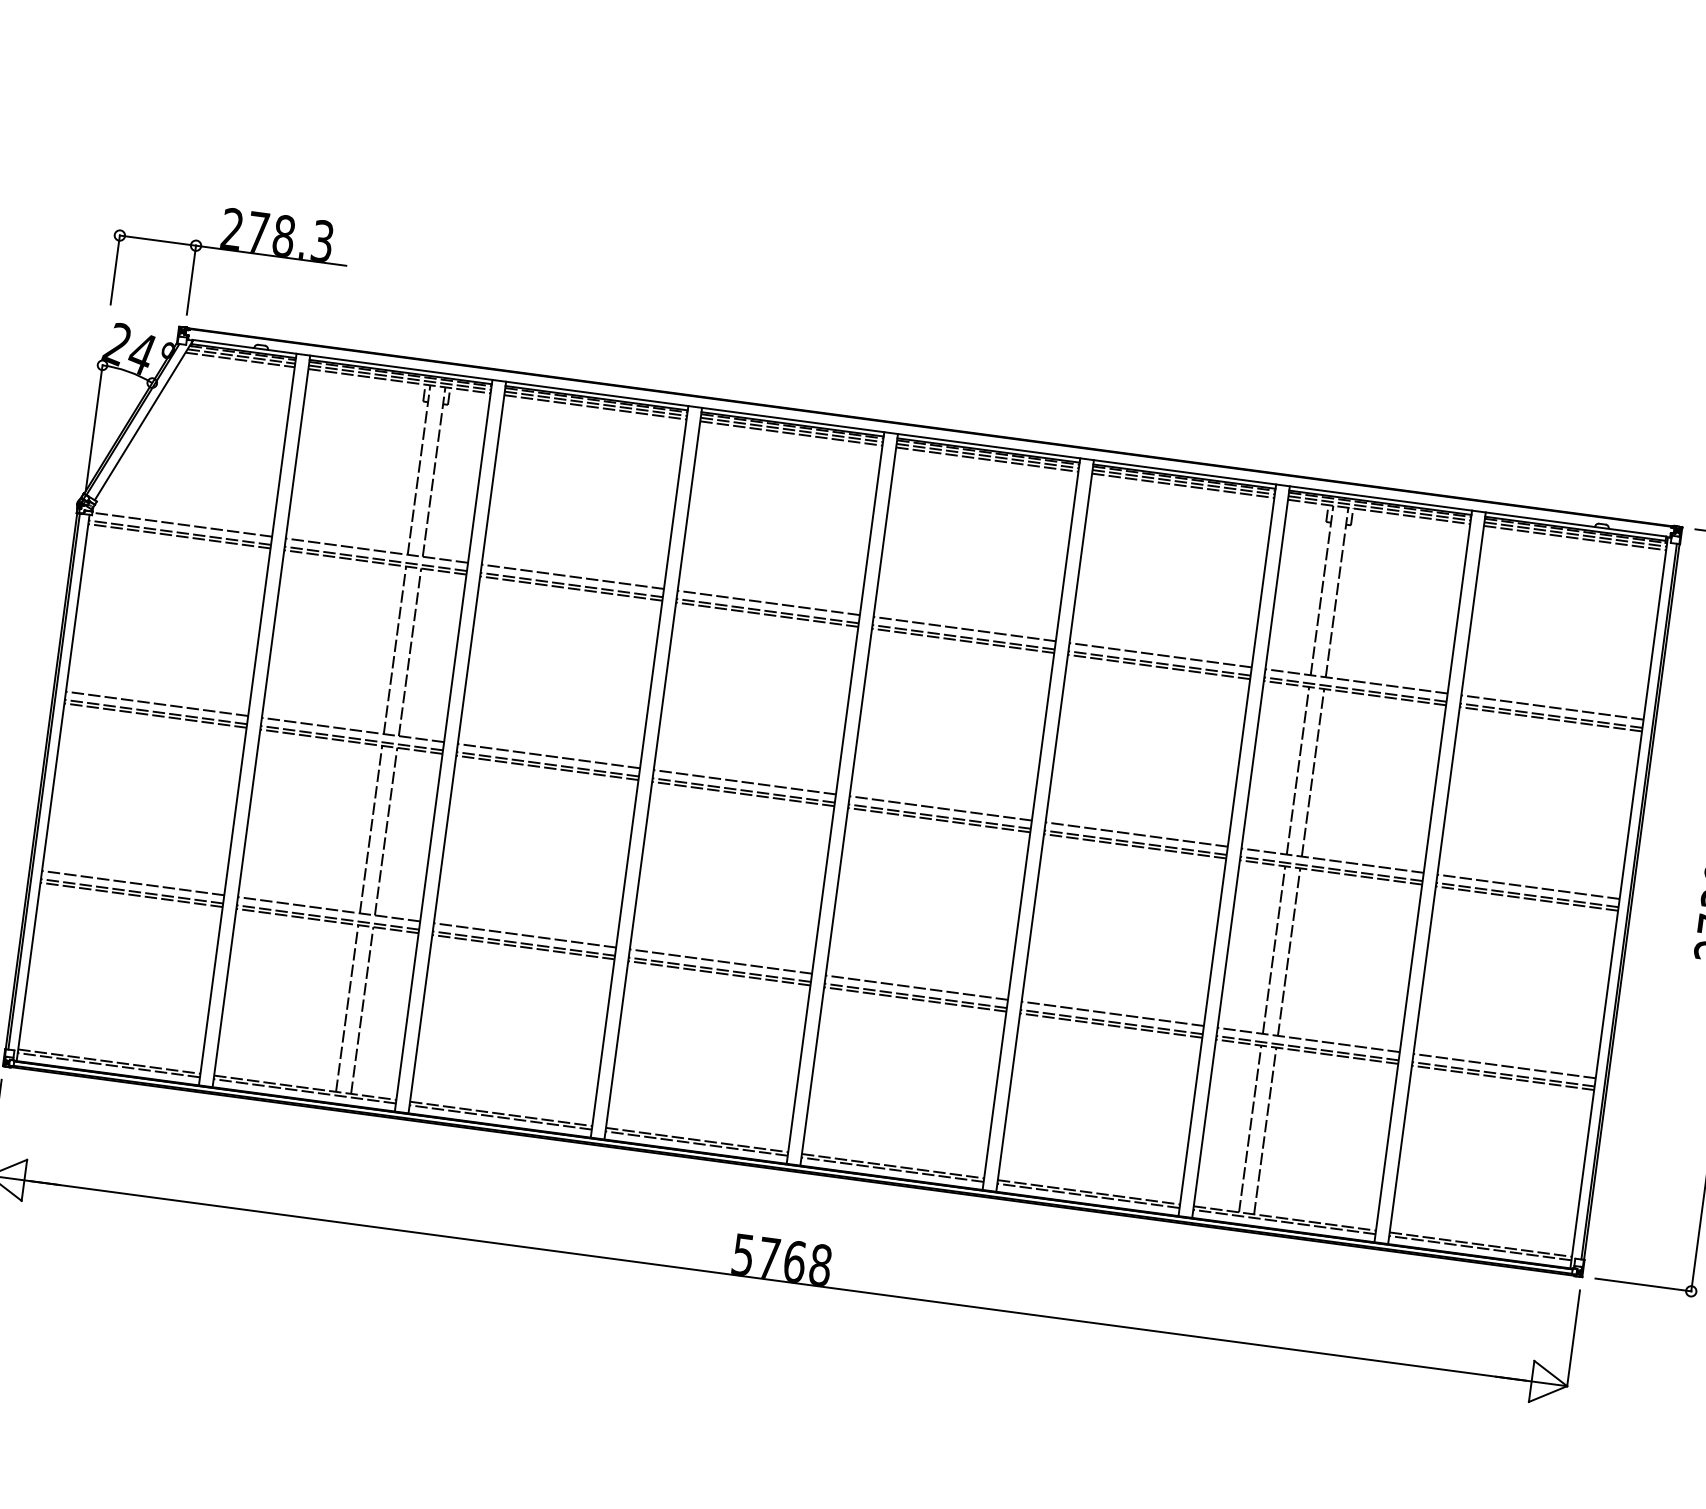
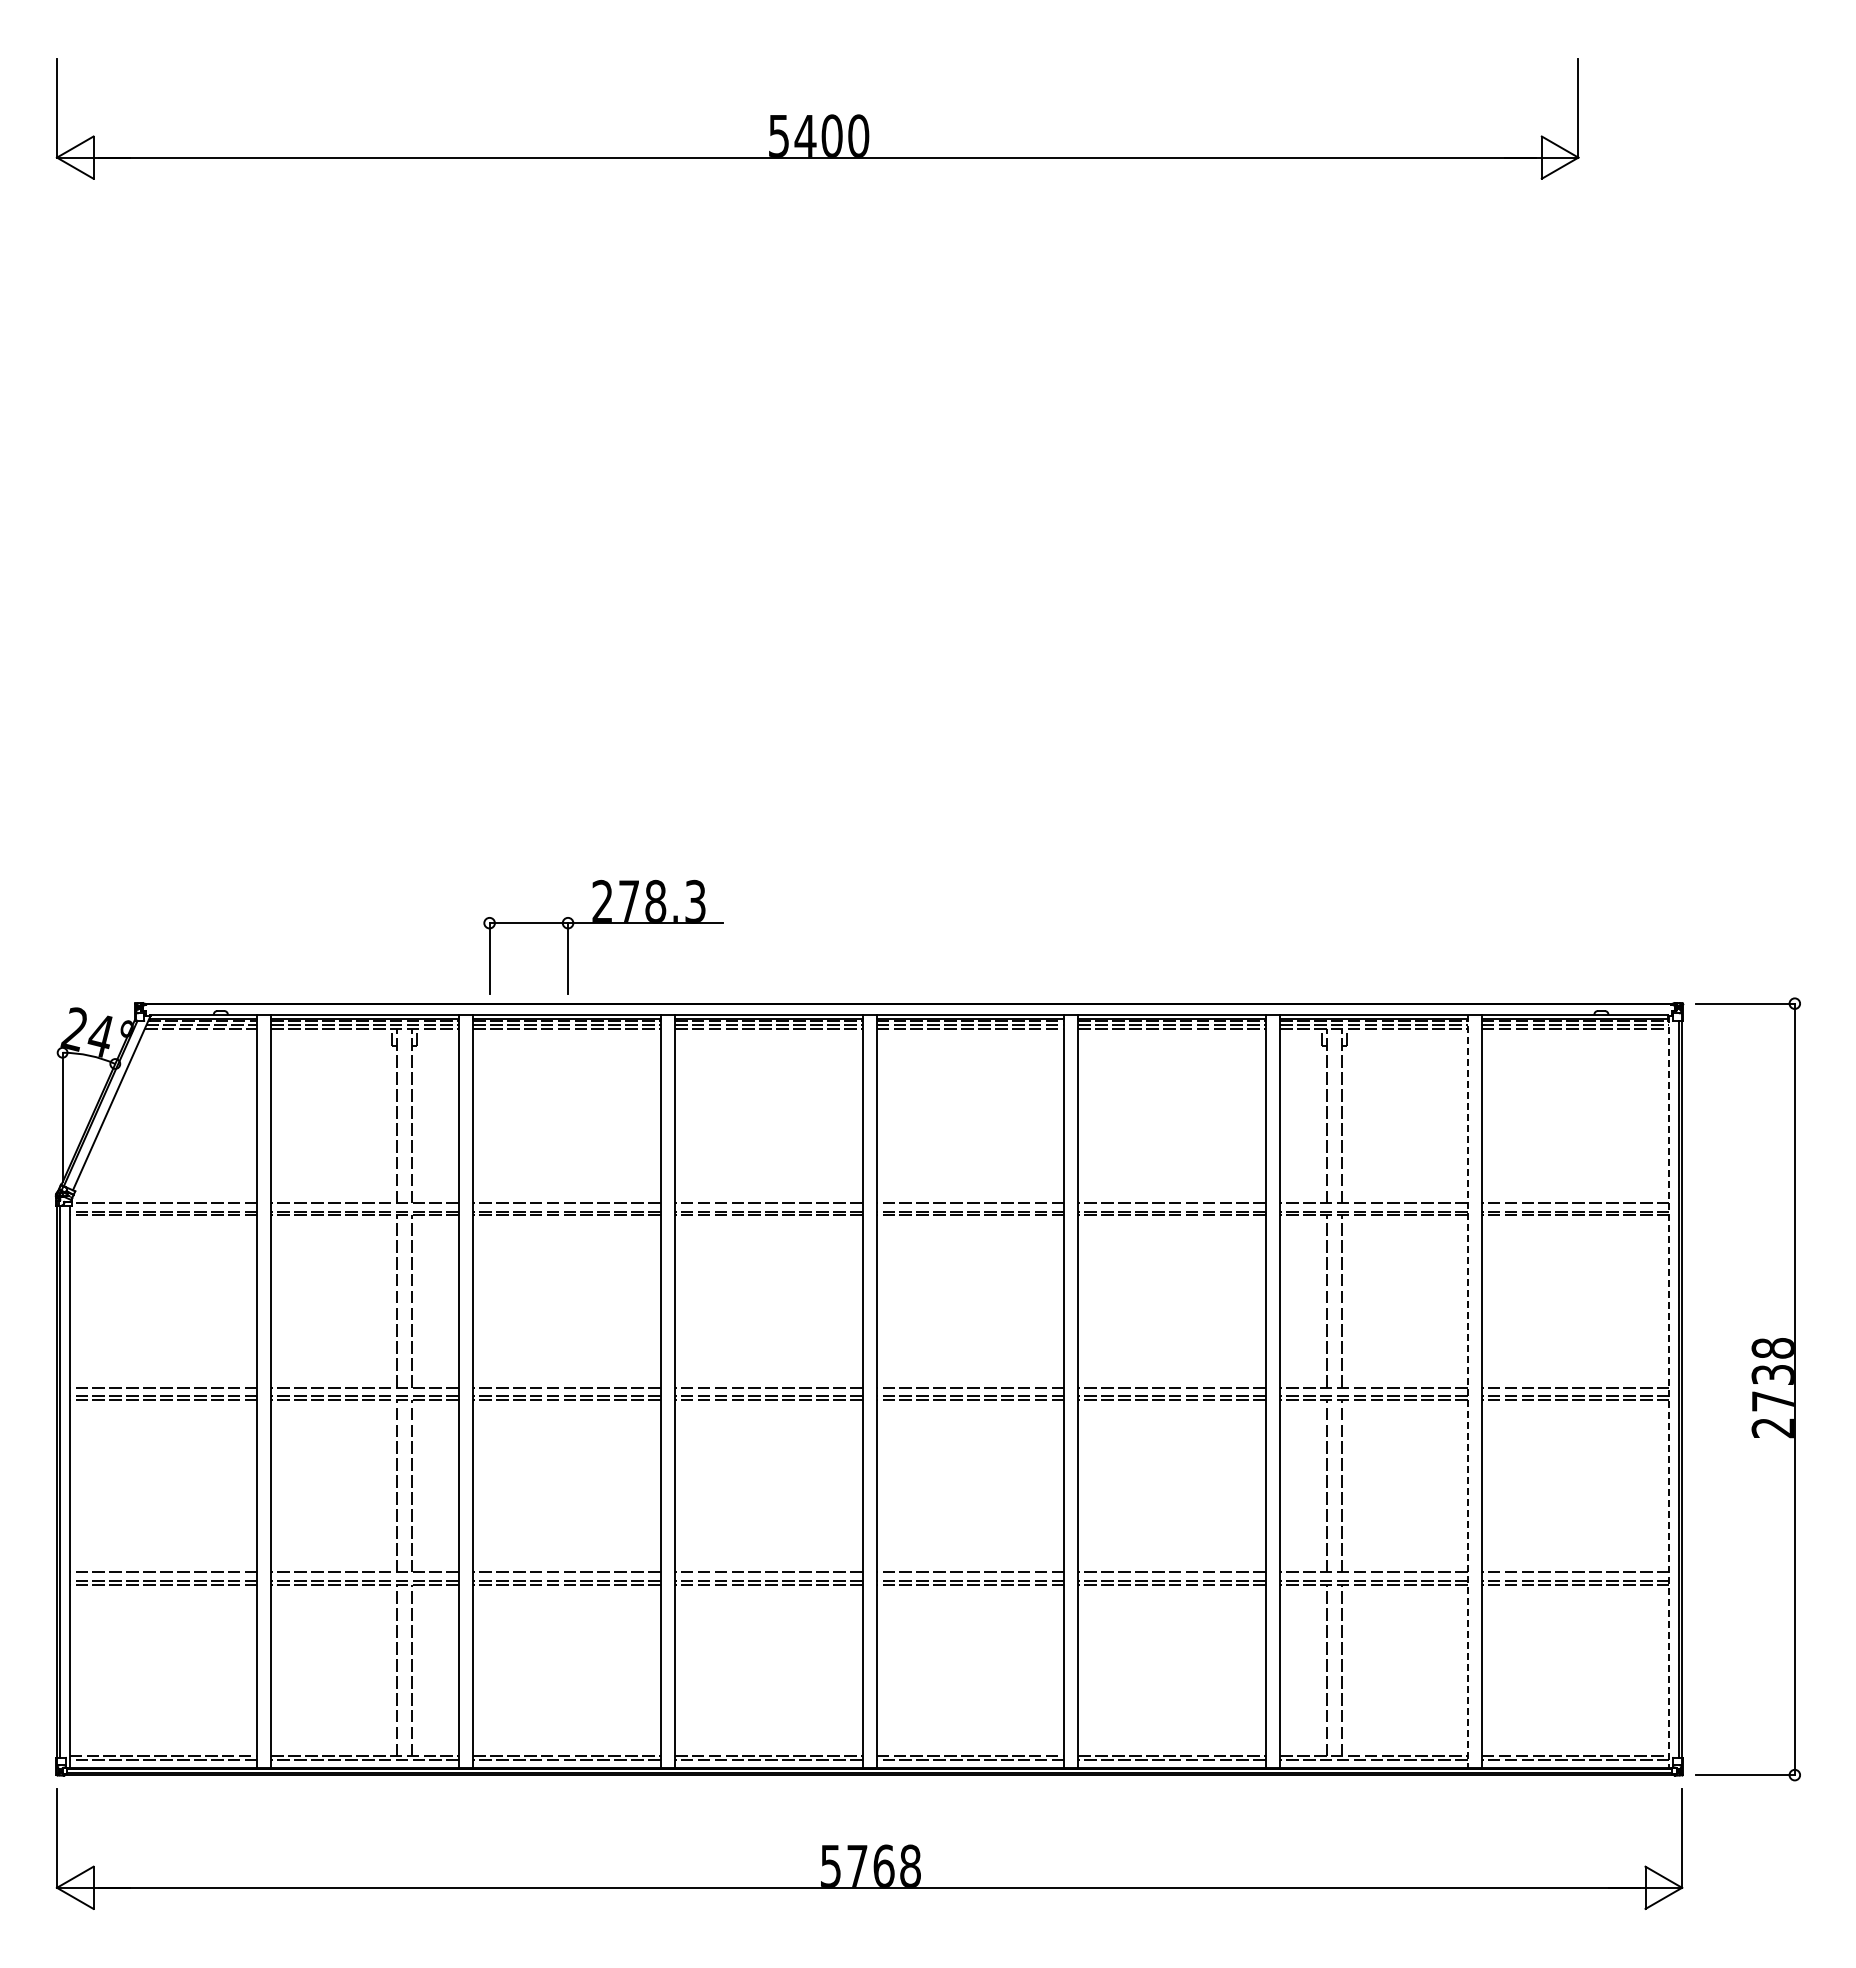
part: (230, 250) -> (603, 923), moved
line: (1423, 876) -> (1467, 1391), solid -> dashed
line: (1619, 903) -> (1669, 1392), solid -> dashed

